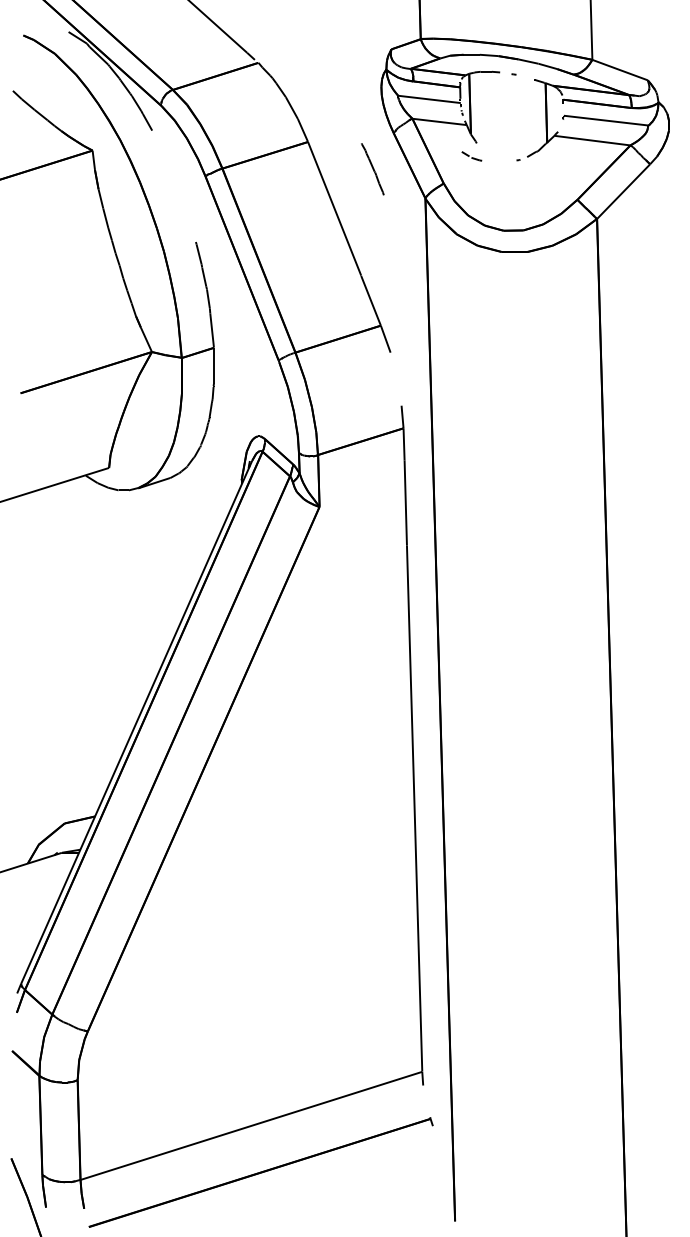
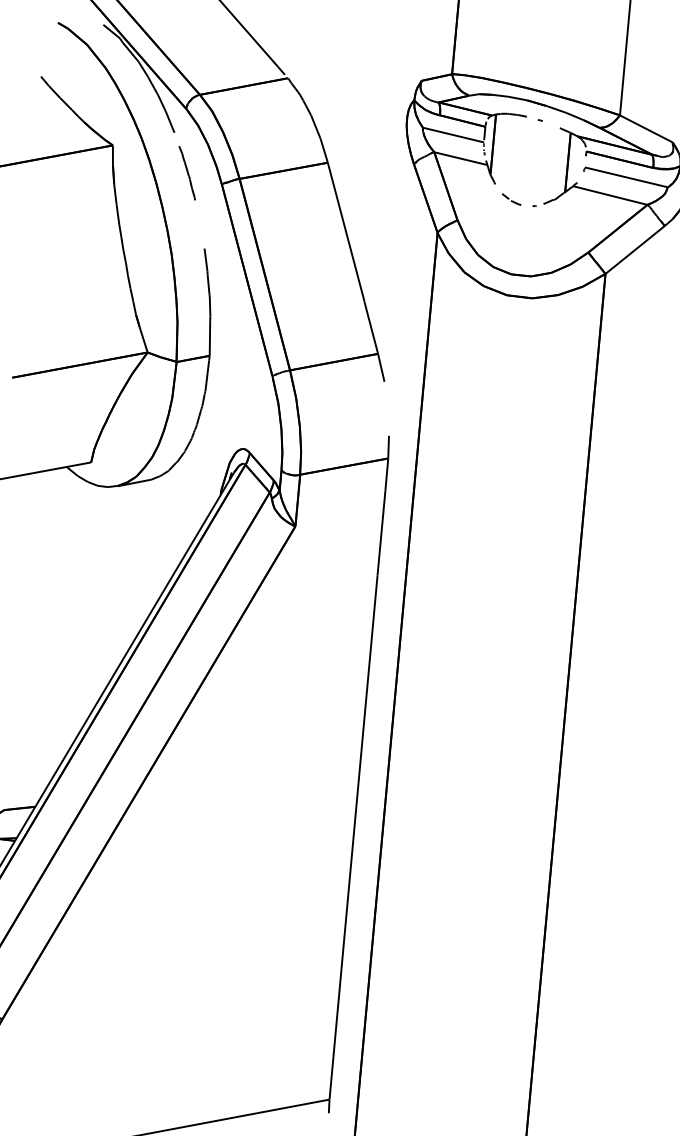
part: (471, 156) -> (511, 199), moved
line: (372, 169) -> (186, 173), moved

